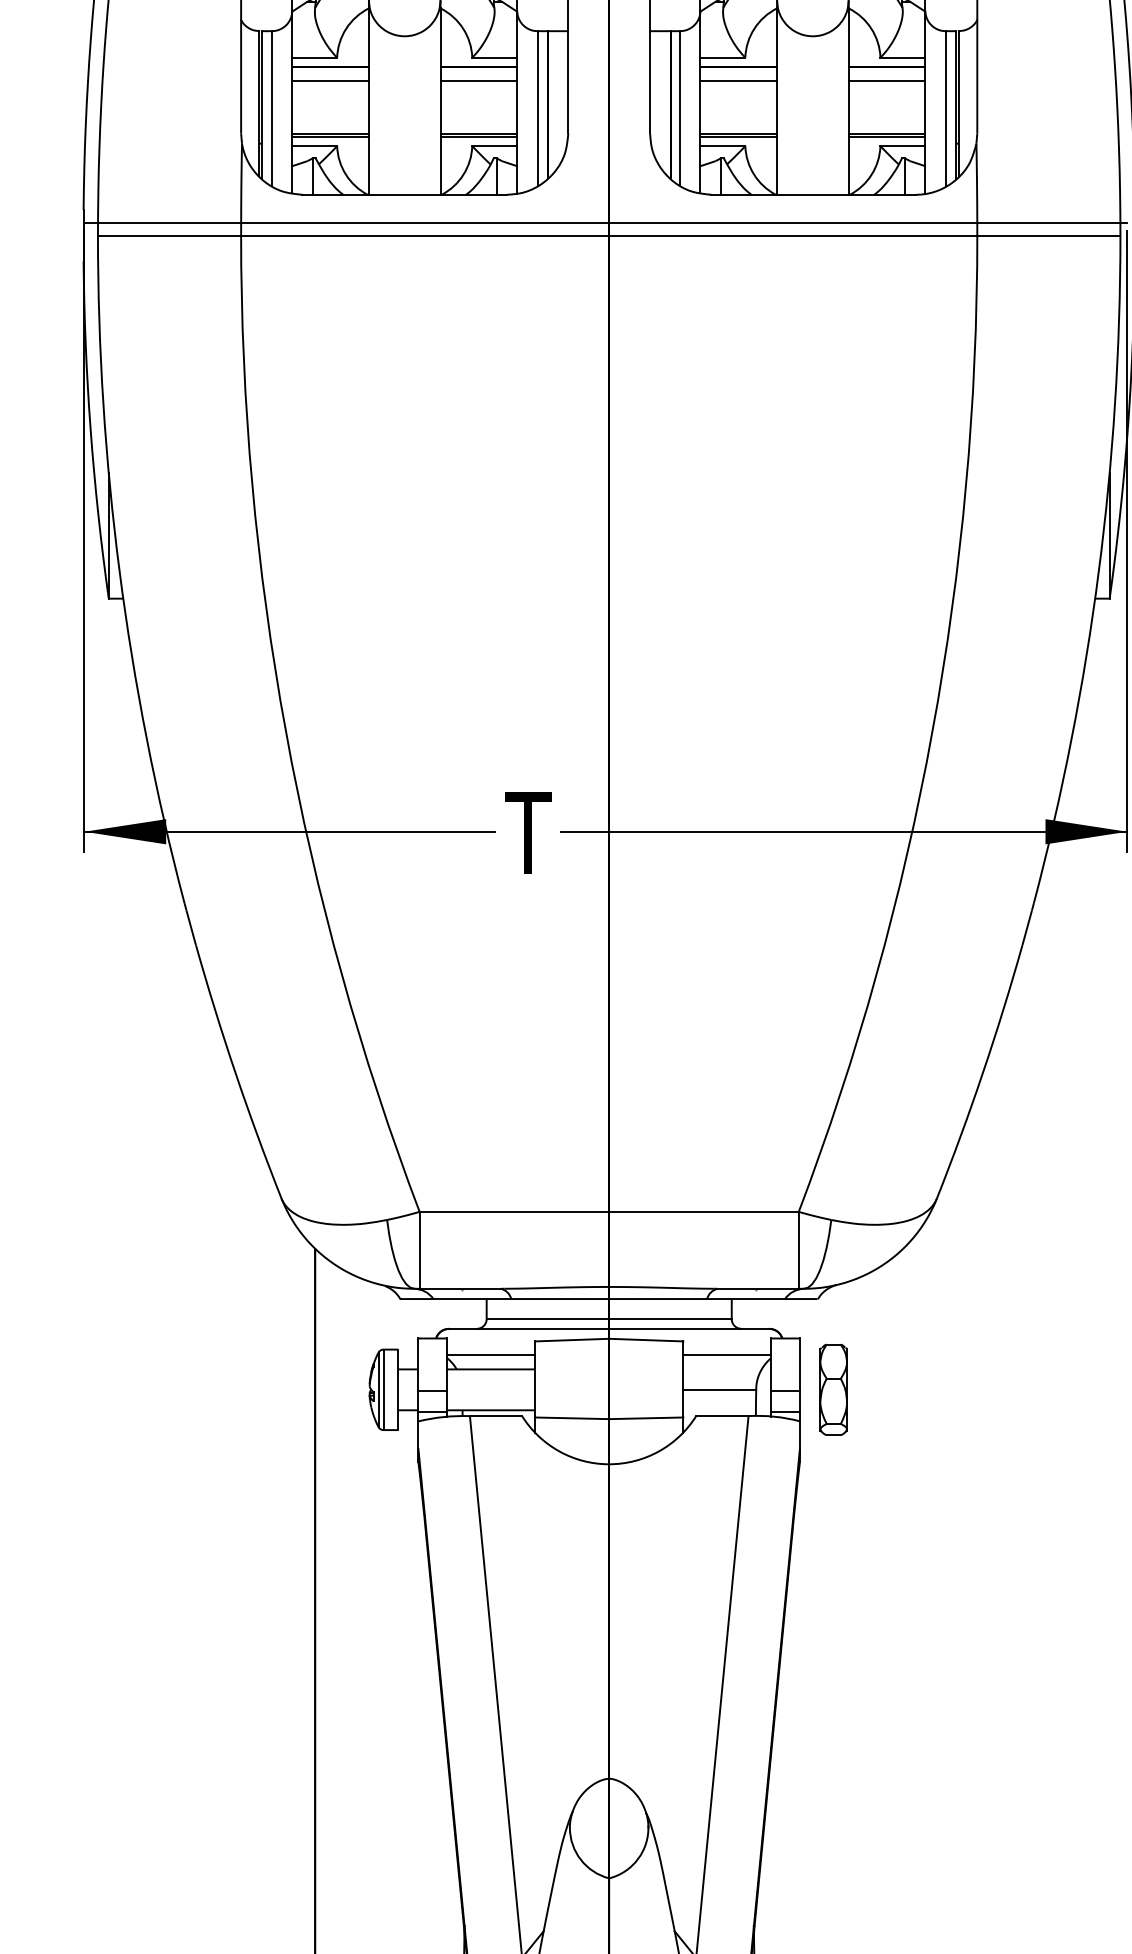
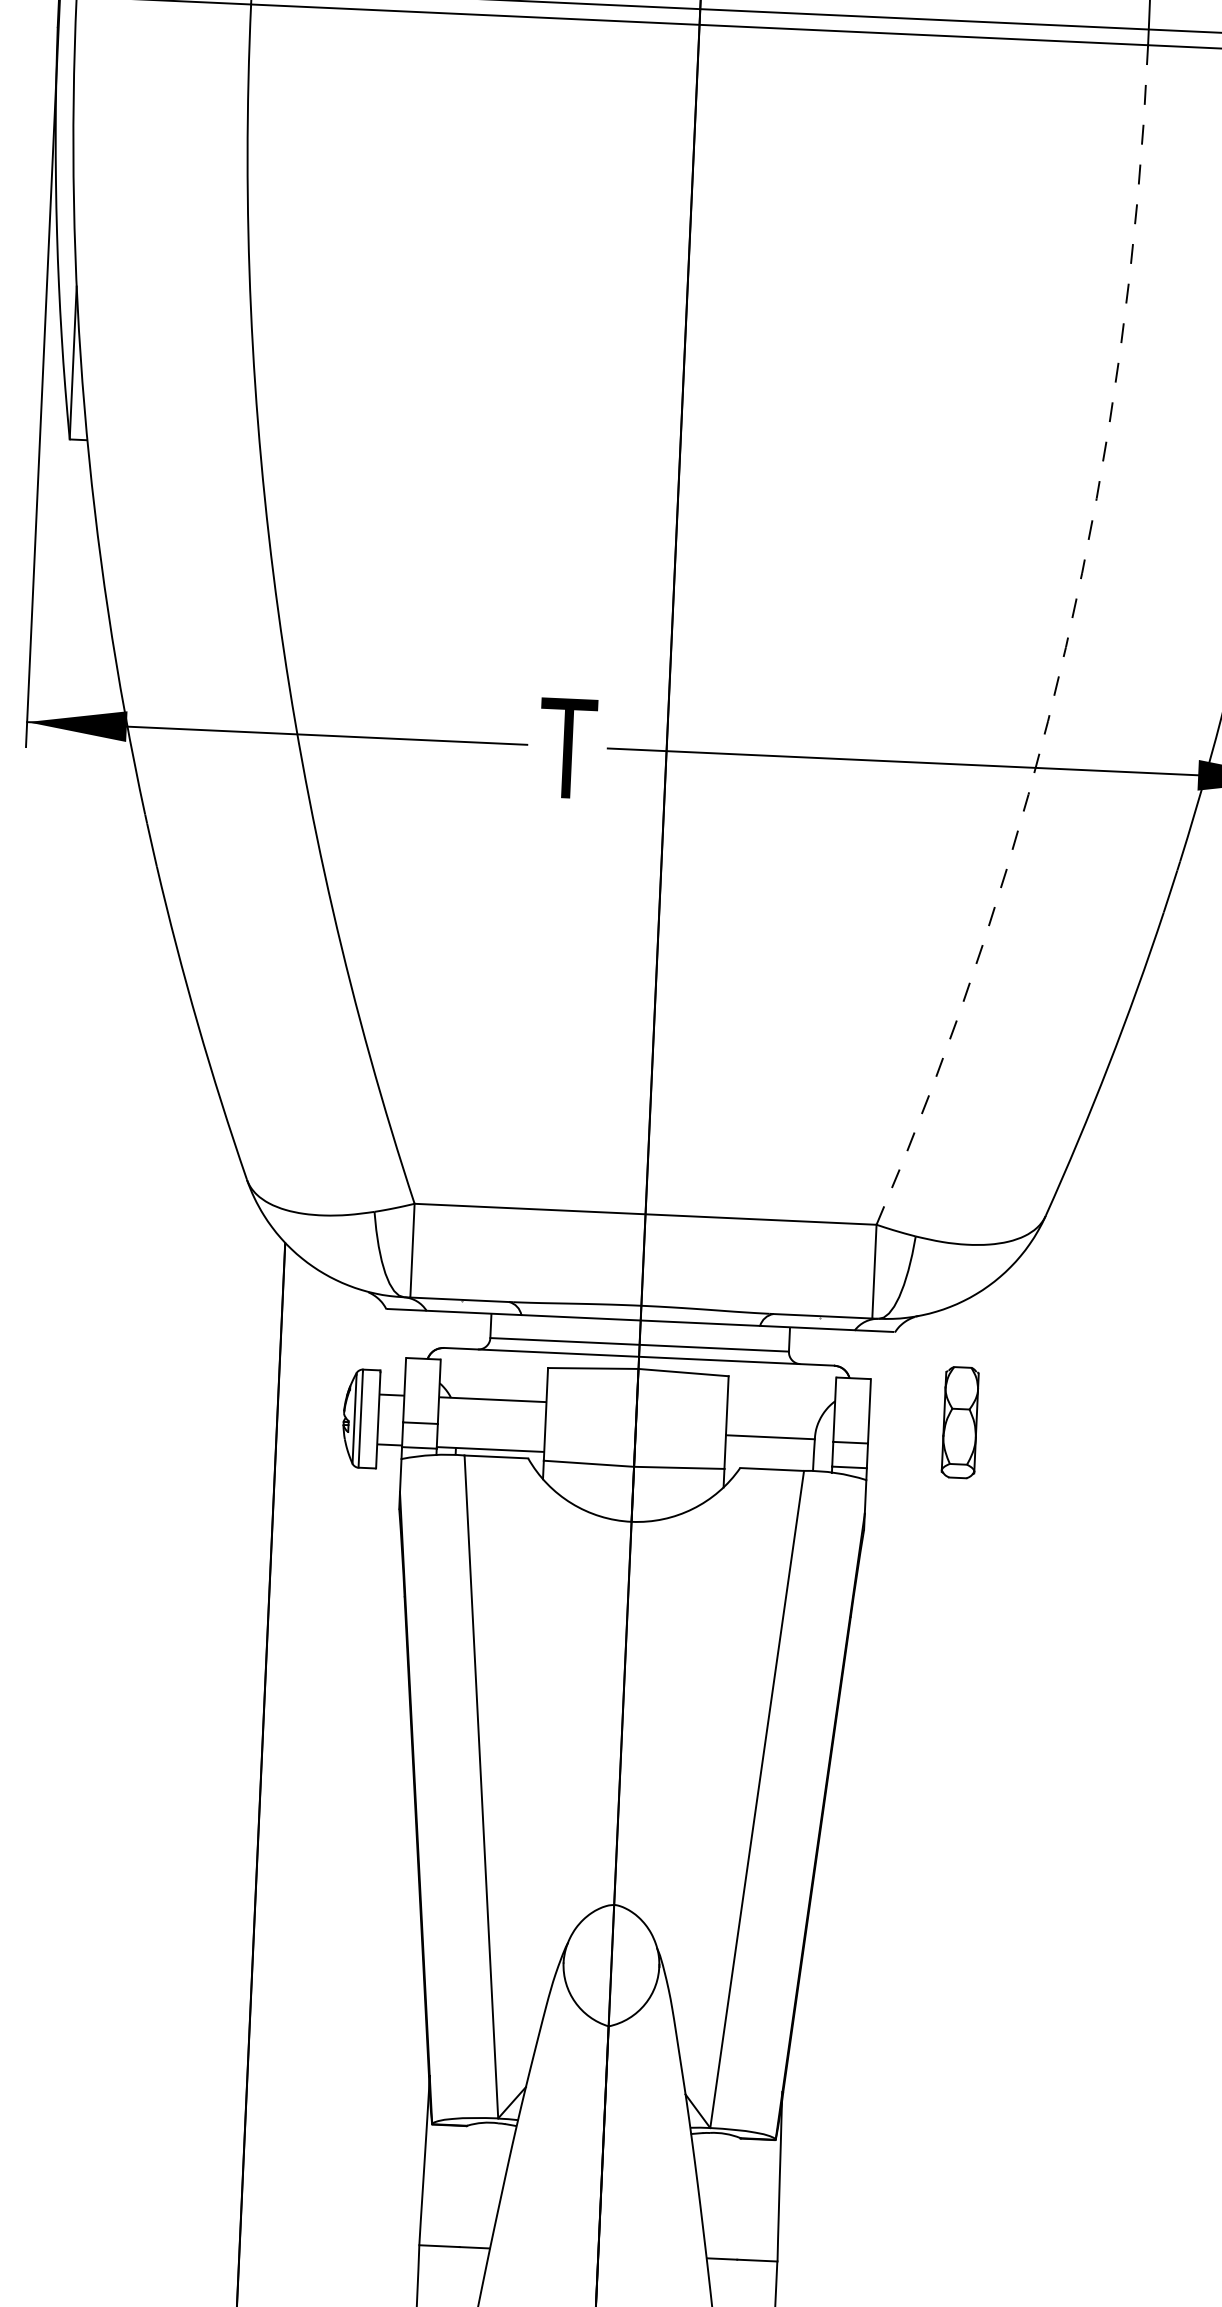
arc: (932, 731) -> (1066, 646), solid -> dashed
line: (490, 1354) -> (493, 1381), removed
line: (727, 1354) -> (781, 1394), removed
part: (833, 1389) -> (960, 1422), moved

